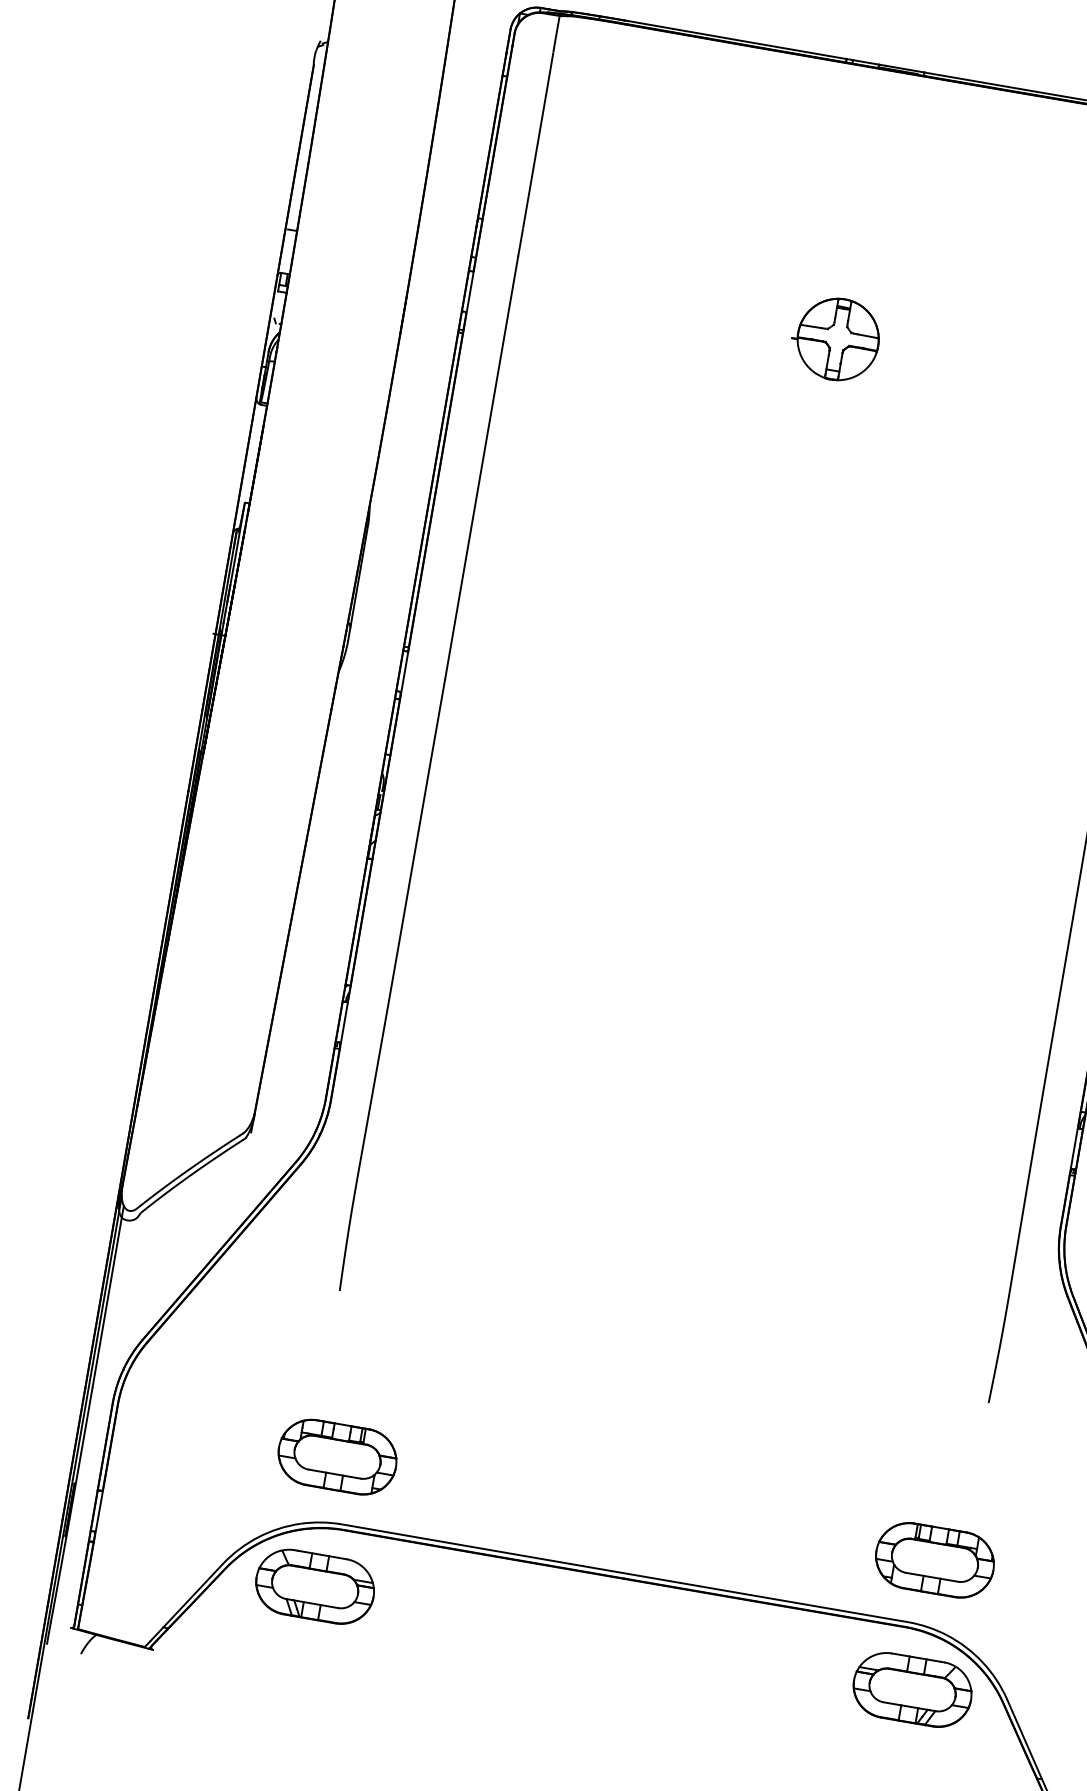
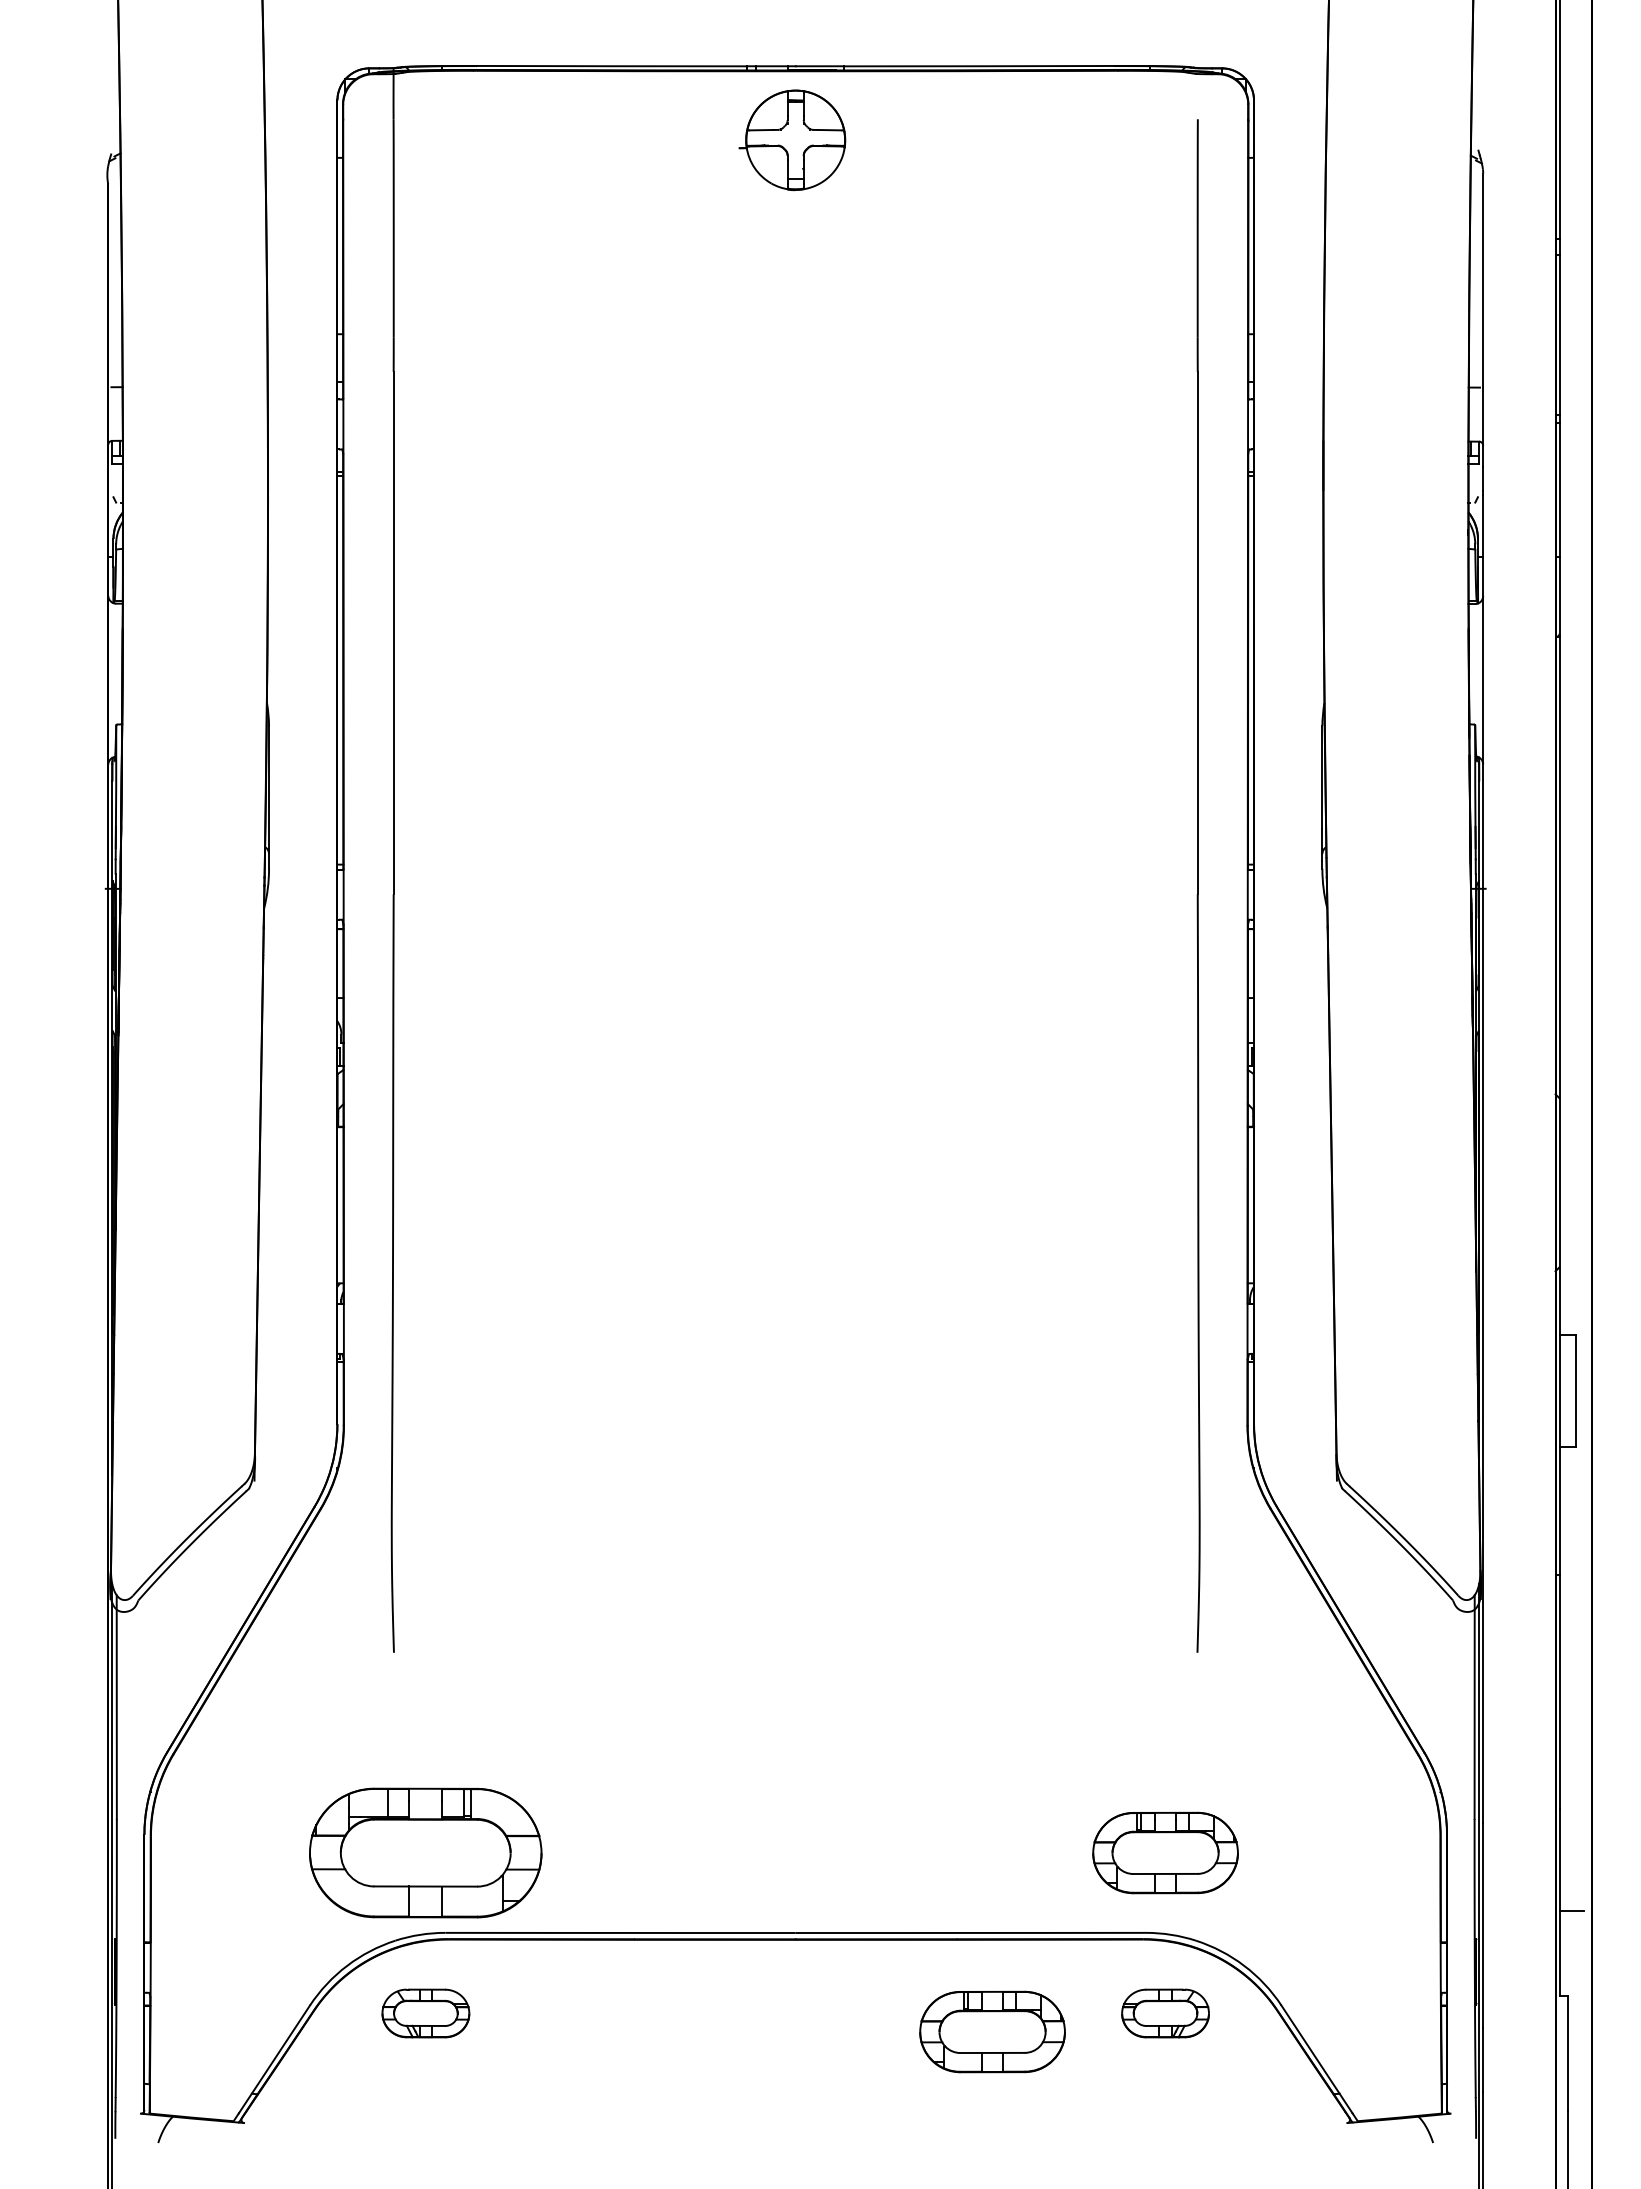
part: (835, 339) -> (792, 140), moved
part: (337, 1456) -> (425, 1852), size x1.6
part: (314, 1586) -> (425, 2013), size x0.6
part: (770, 1680) -> (992, 2031), added
part: (912, 1689) -> (1165, 2013), size x0.6

